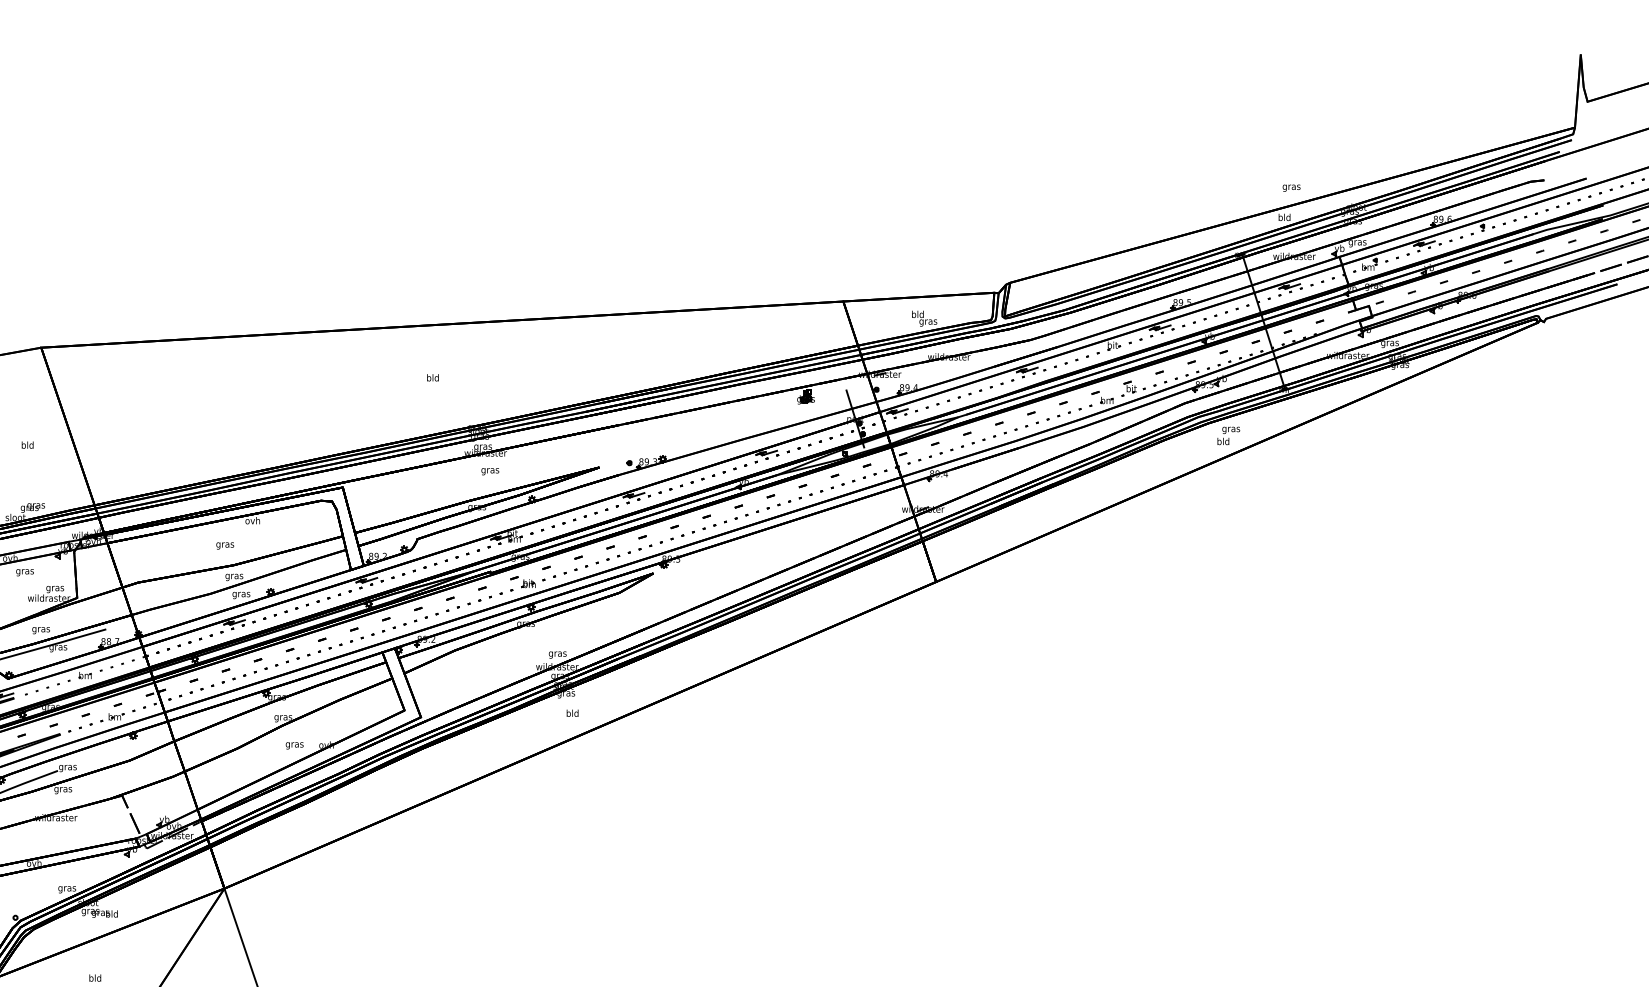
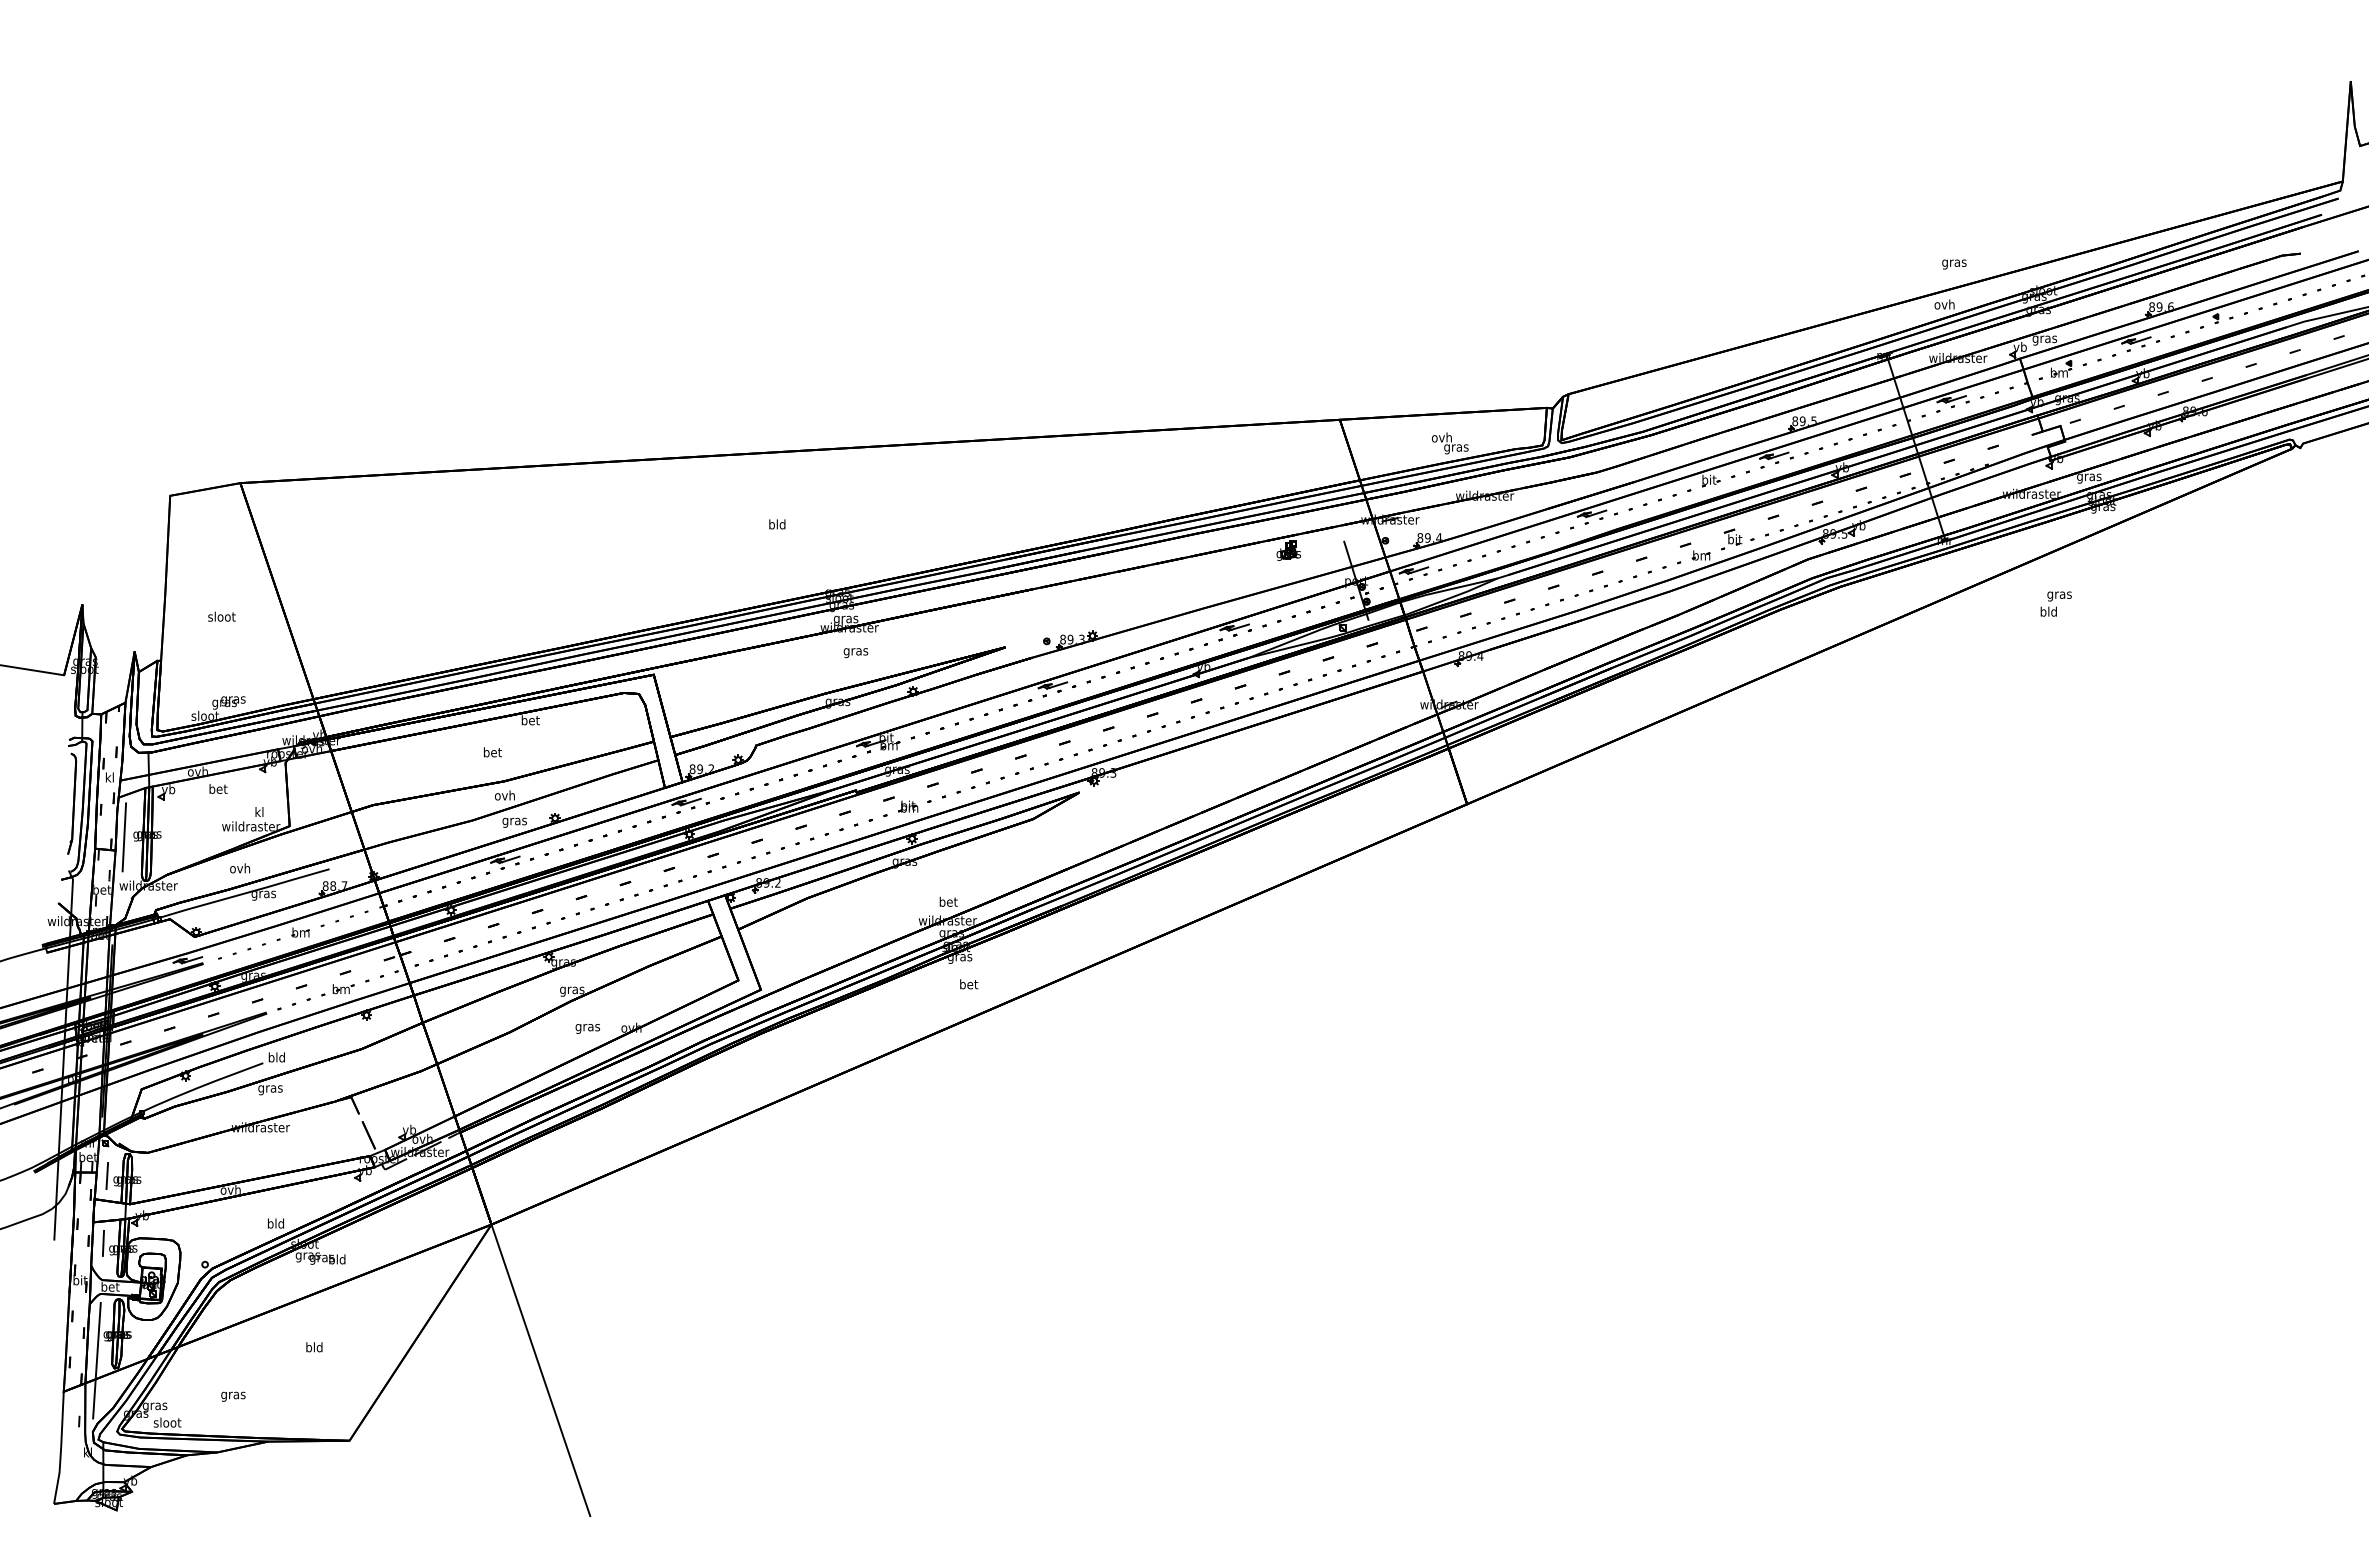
text: (1284, 217) -> (1944, 304), bld -> ovh
text: (917, 314) -> (1441, 437), bld -> ovh
text: (1228, 435) -> (2055, 603), moved
text: (27, 444) -> (221, 616), bld -> sloot
text: (252, 520) -> (530, 720), ovh -> bet
text: (225, 544) -> (492, 753), gras -> bet
text: (25, 571) -> (218, 790), gras -> bet
text: (233, 576) -> (504, 796), gras -> ovh
text: (55, 588) -> (259, 813), gras -> kl
text: (41, 629) -> (240, 869), gras -> ovh
text: (557, 653) -> (948, 902), gras -> bet
text: (573, 713) -> (969, 984), bld -> bet
text: (67, 767) -> (276, 1058), gras -> bld
text: (66, 888) -> (275, 1224), gras -> bld

